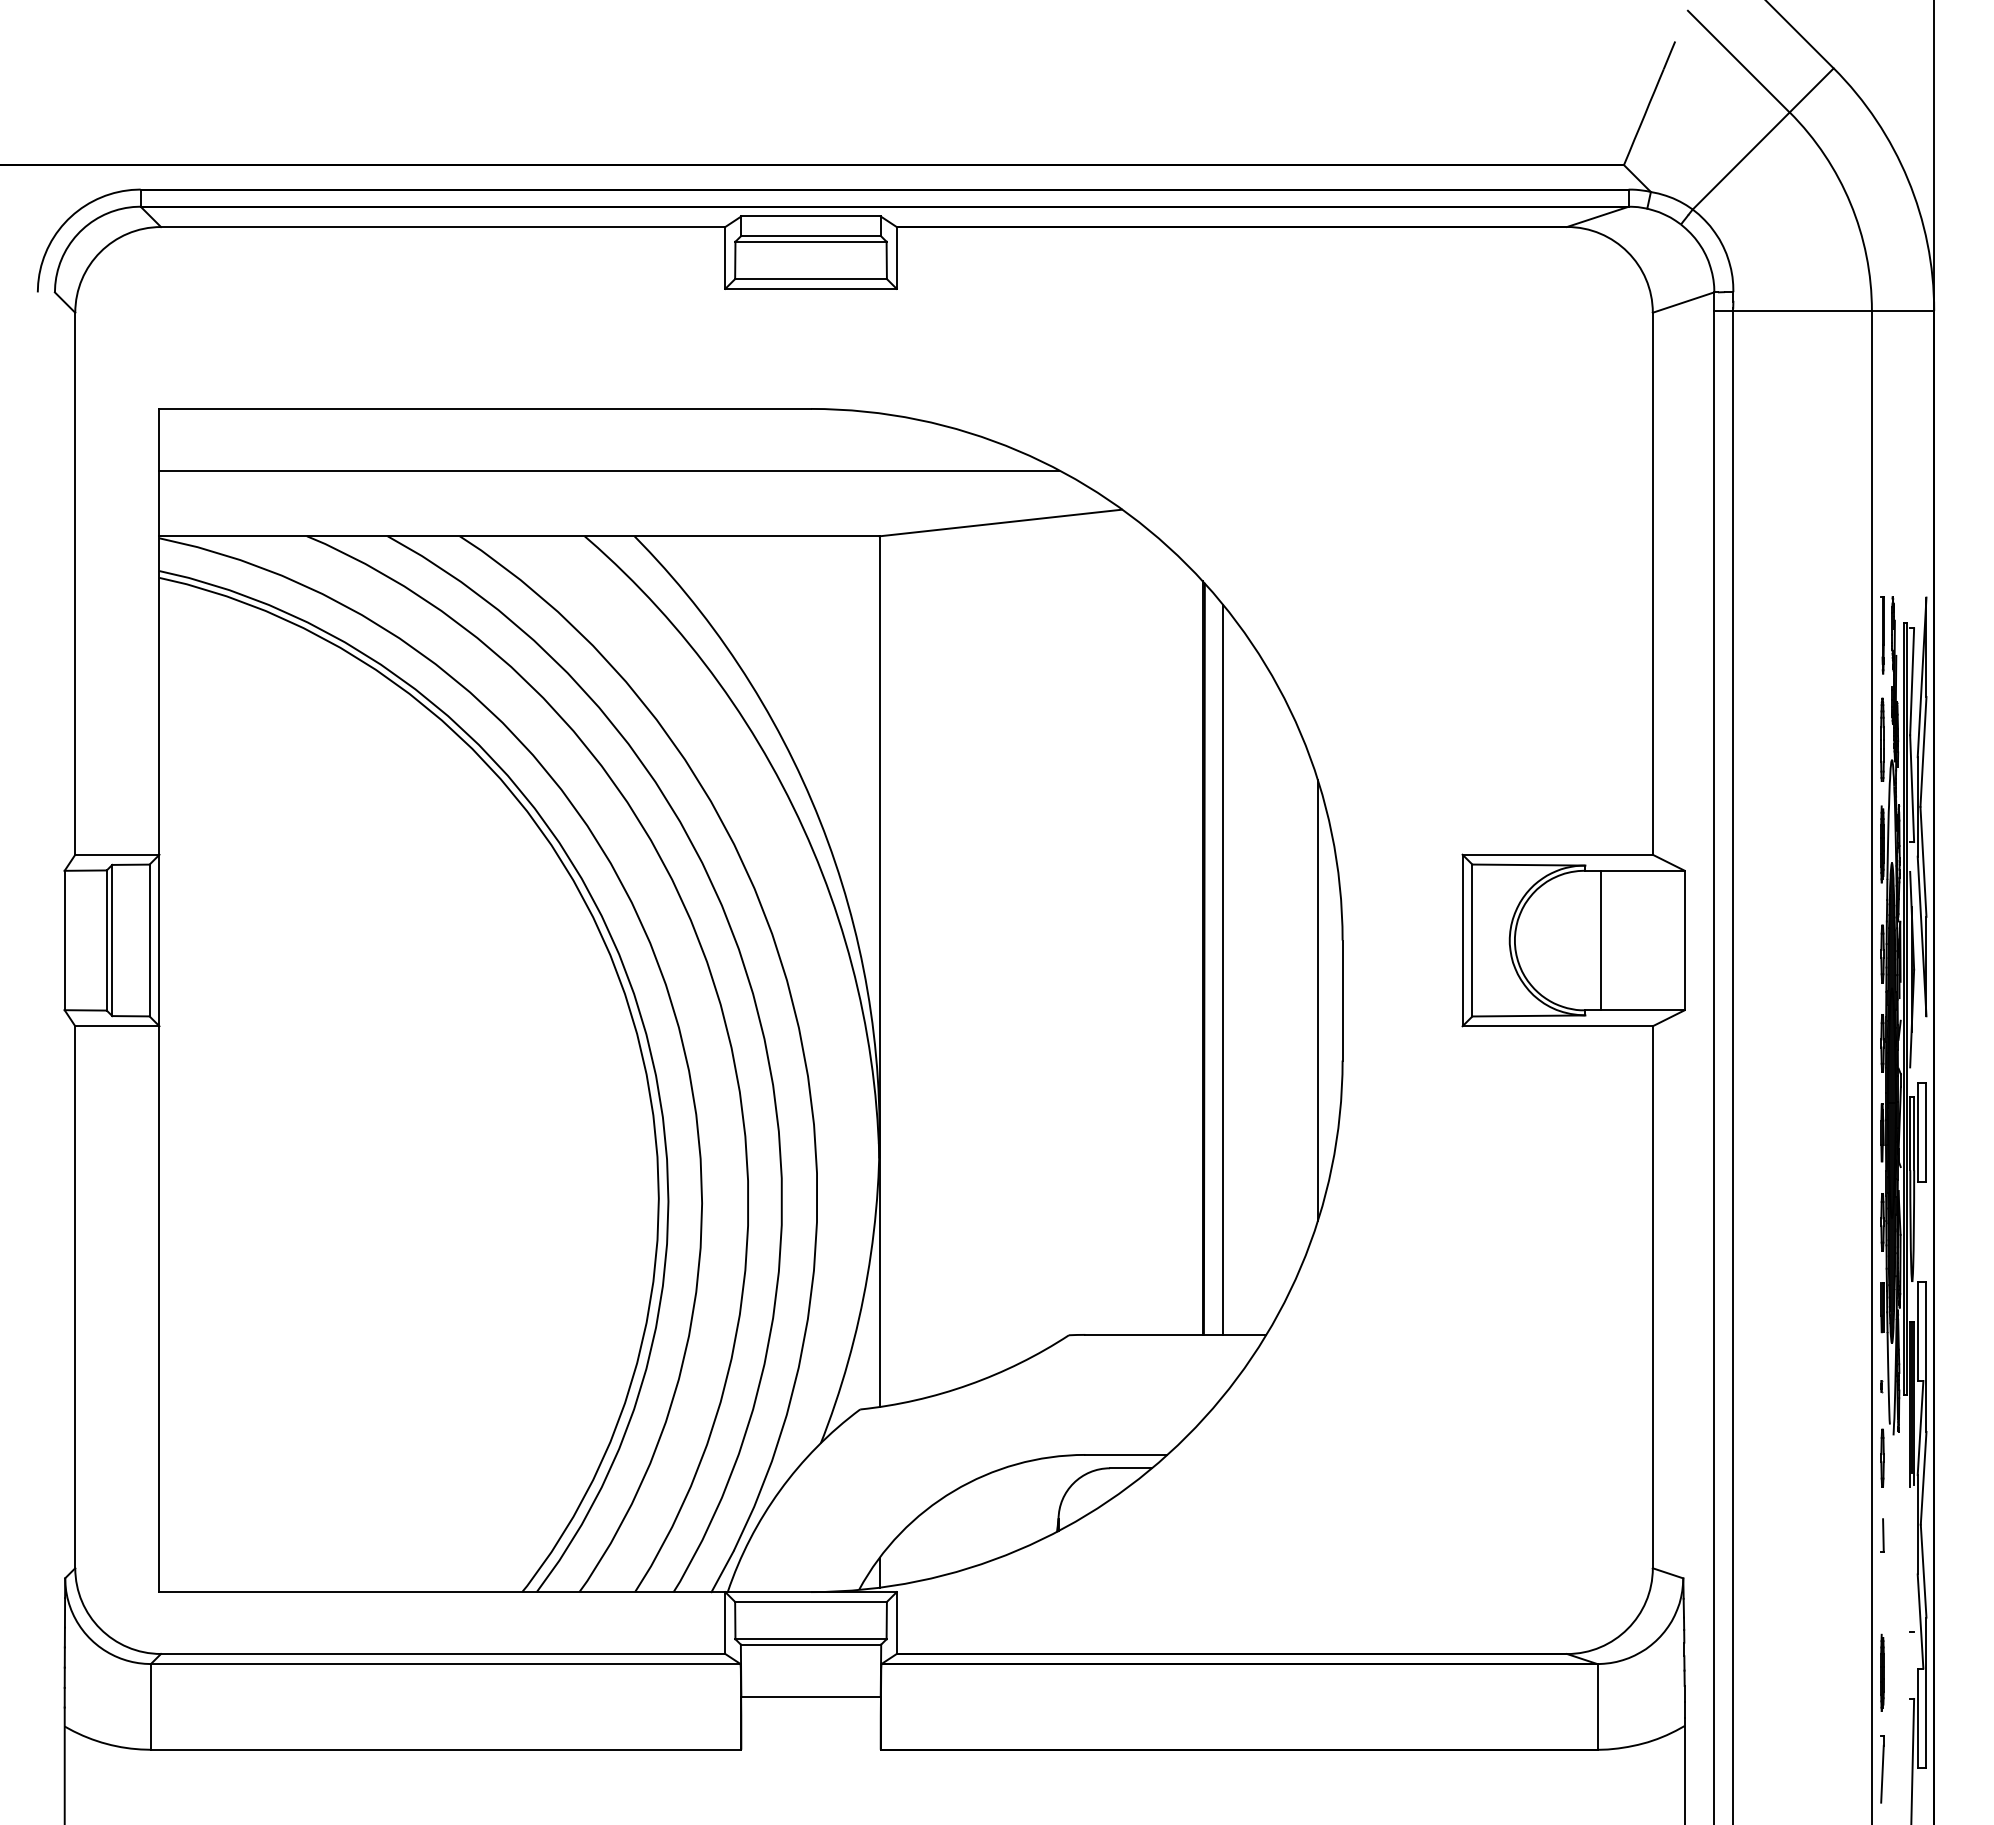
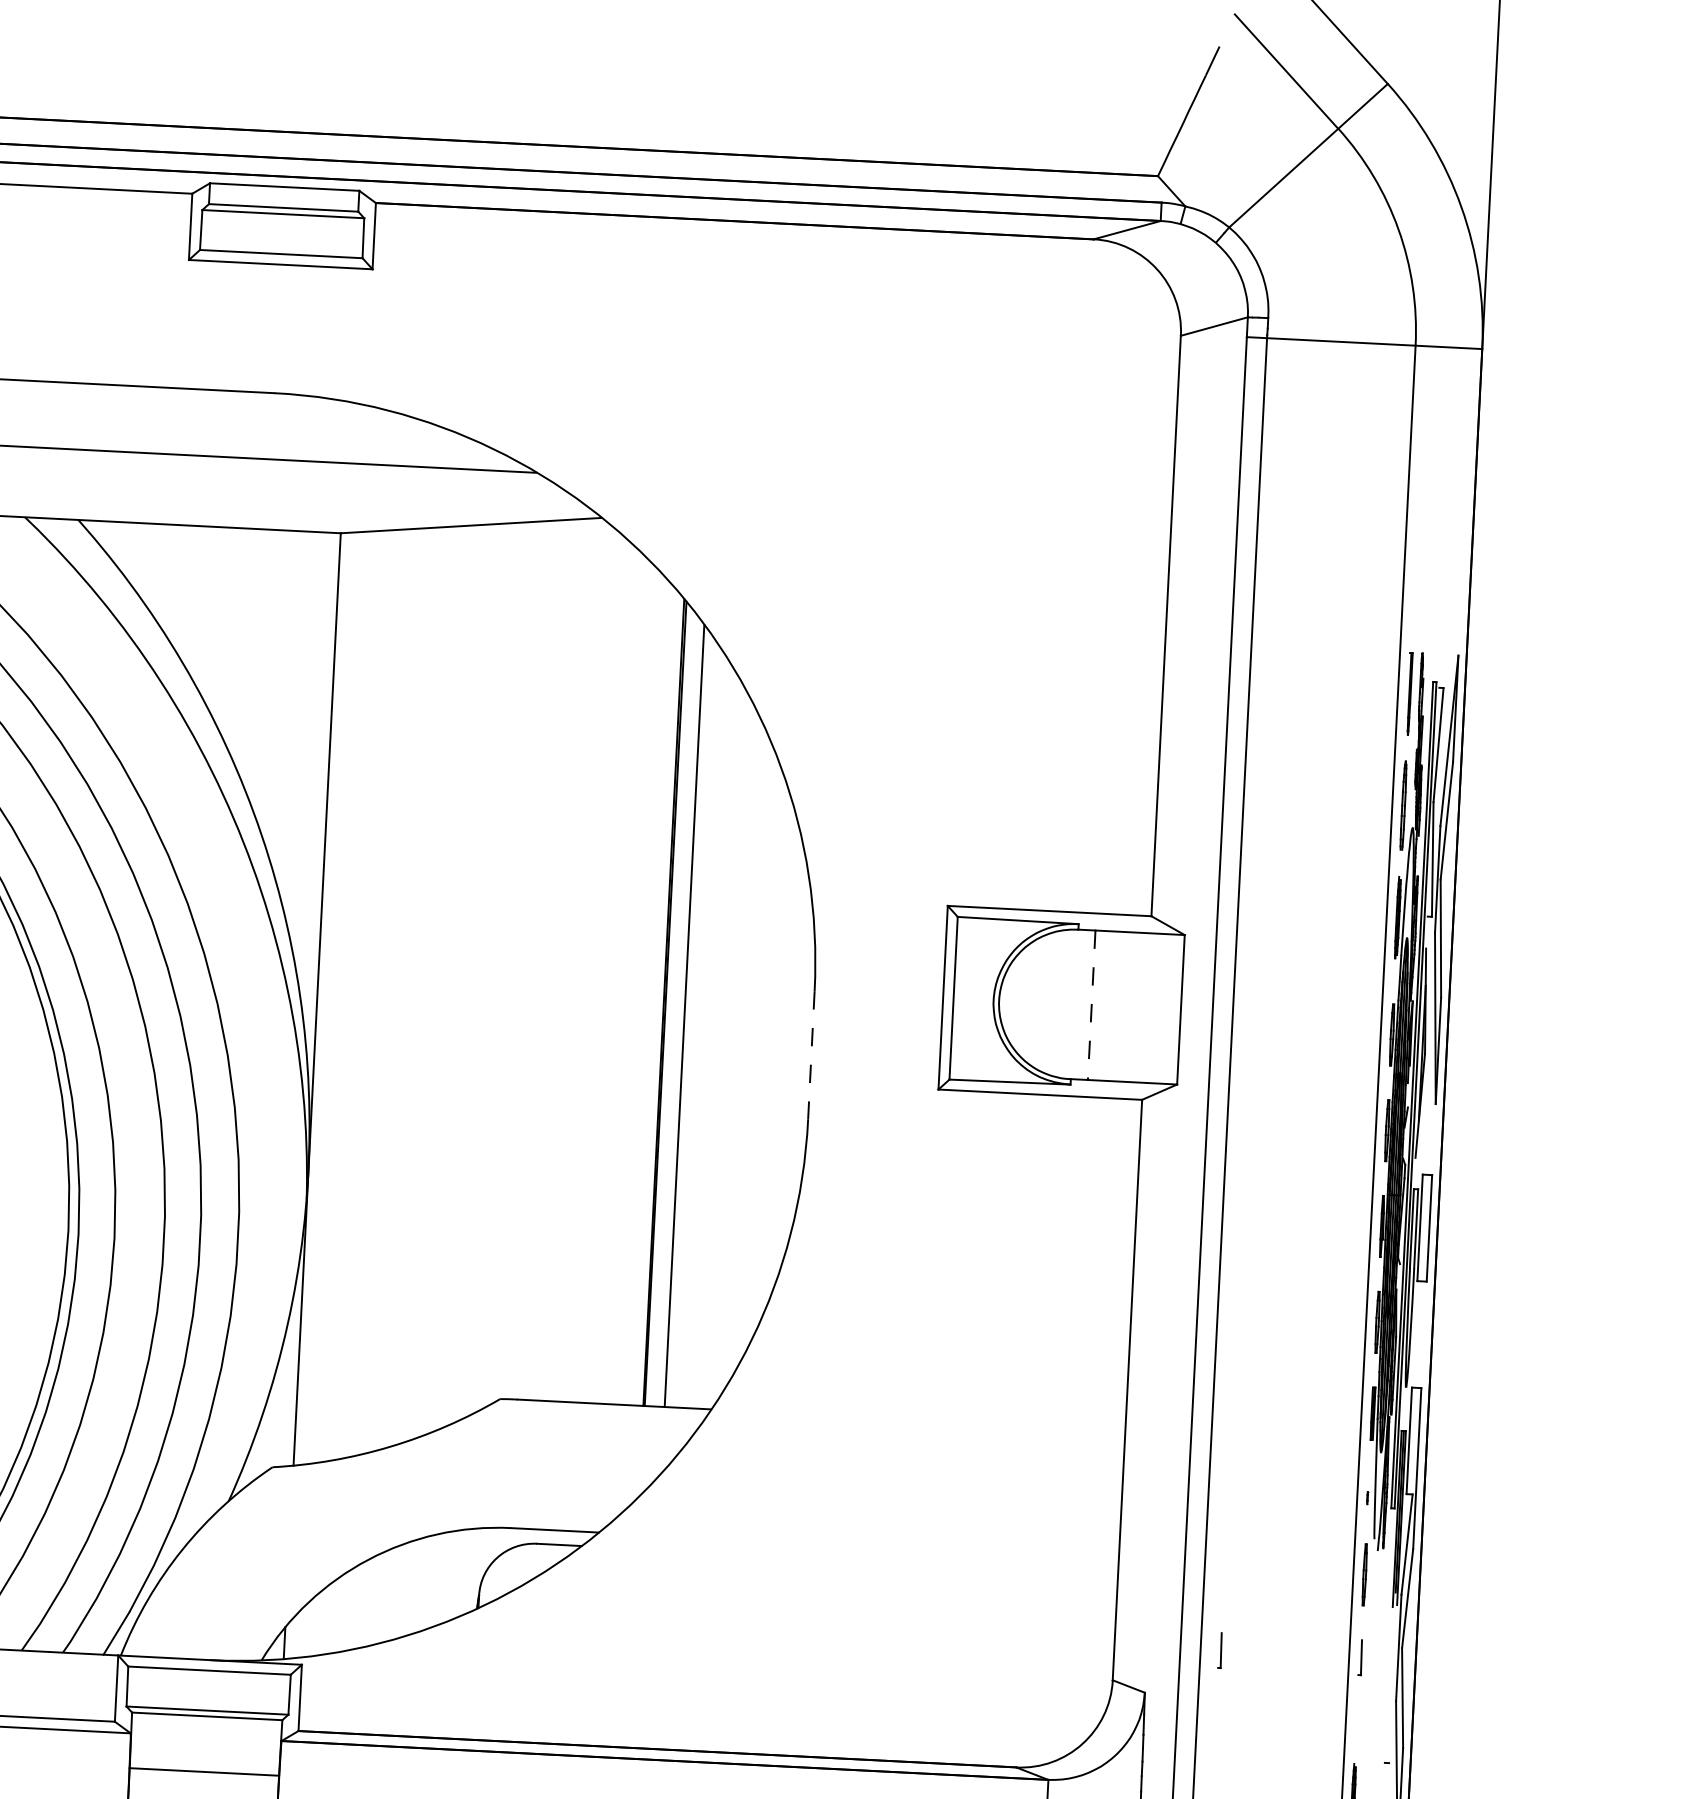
line: (1601, 940) -> (1091, 1005), solid -> dashed
line: (1317, 1000) -> (784, 1054), removed
line: (1342, 1001) -> (811, 1056), solid -> dashed
part: (1751, 1535) -> (1220, 1650), added

